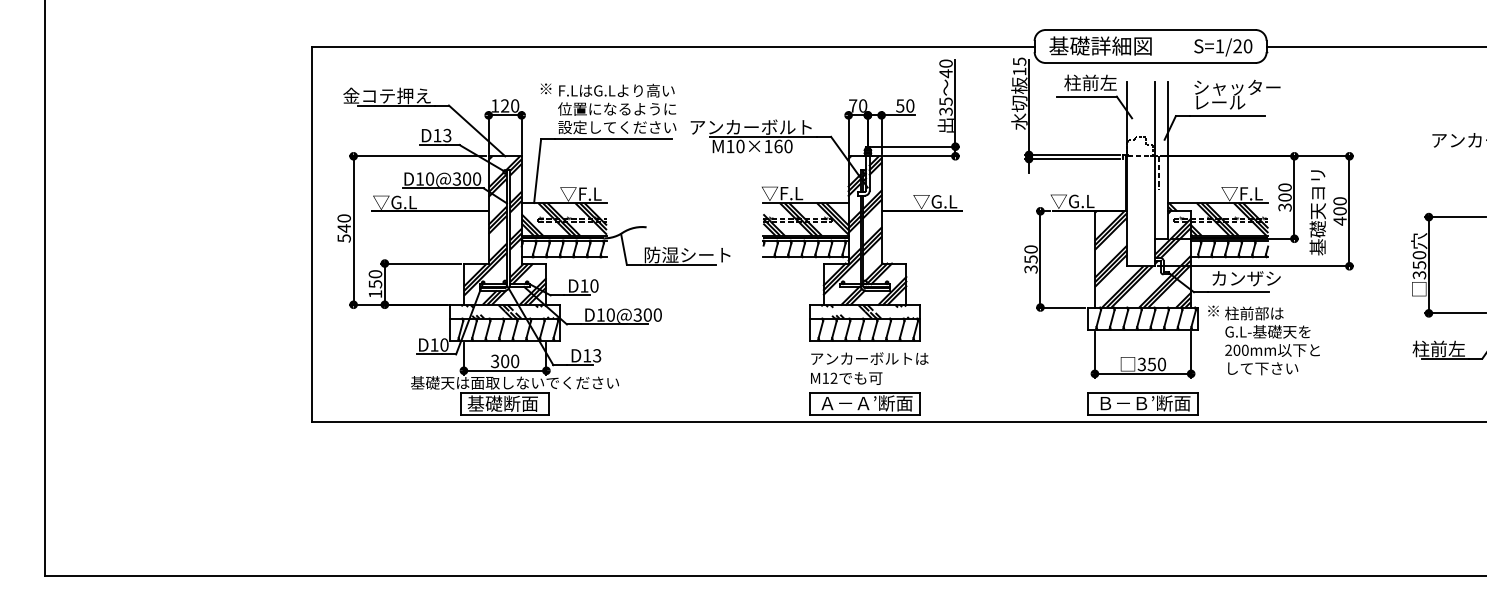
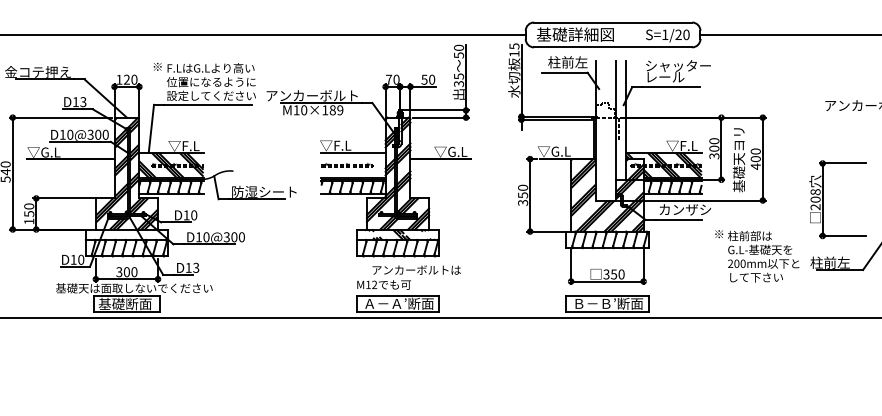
text: (945, 73) -> (458, 55), 40 -> 50
text: (783, 146) -> (336, 110), M10×160 -> M10×189
hatch: (805, 219) -> (353, 165), removed
text: (1419, 265) -> (815, 199), 350 -> 208
hatch: (509, 311) -> (130, 234), removed
text: (1263, 340) -> (756, 256), moved
text: (869, 358) -> (416, 269), moved

